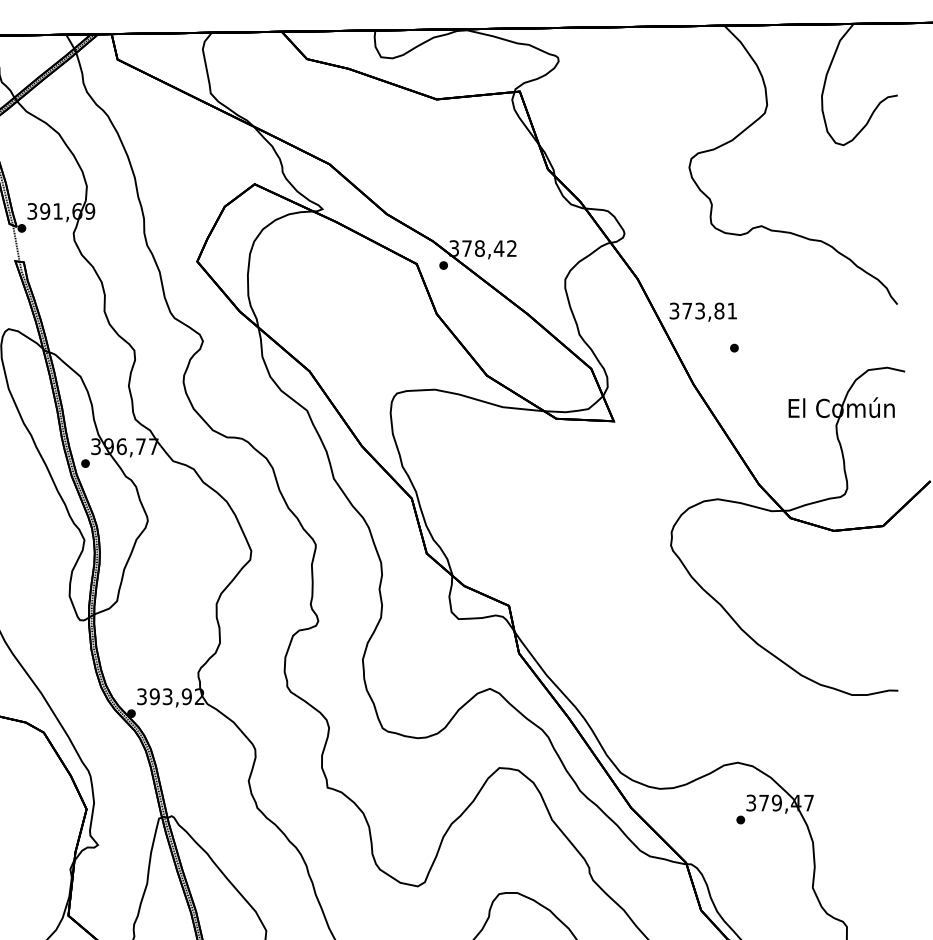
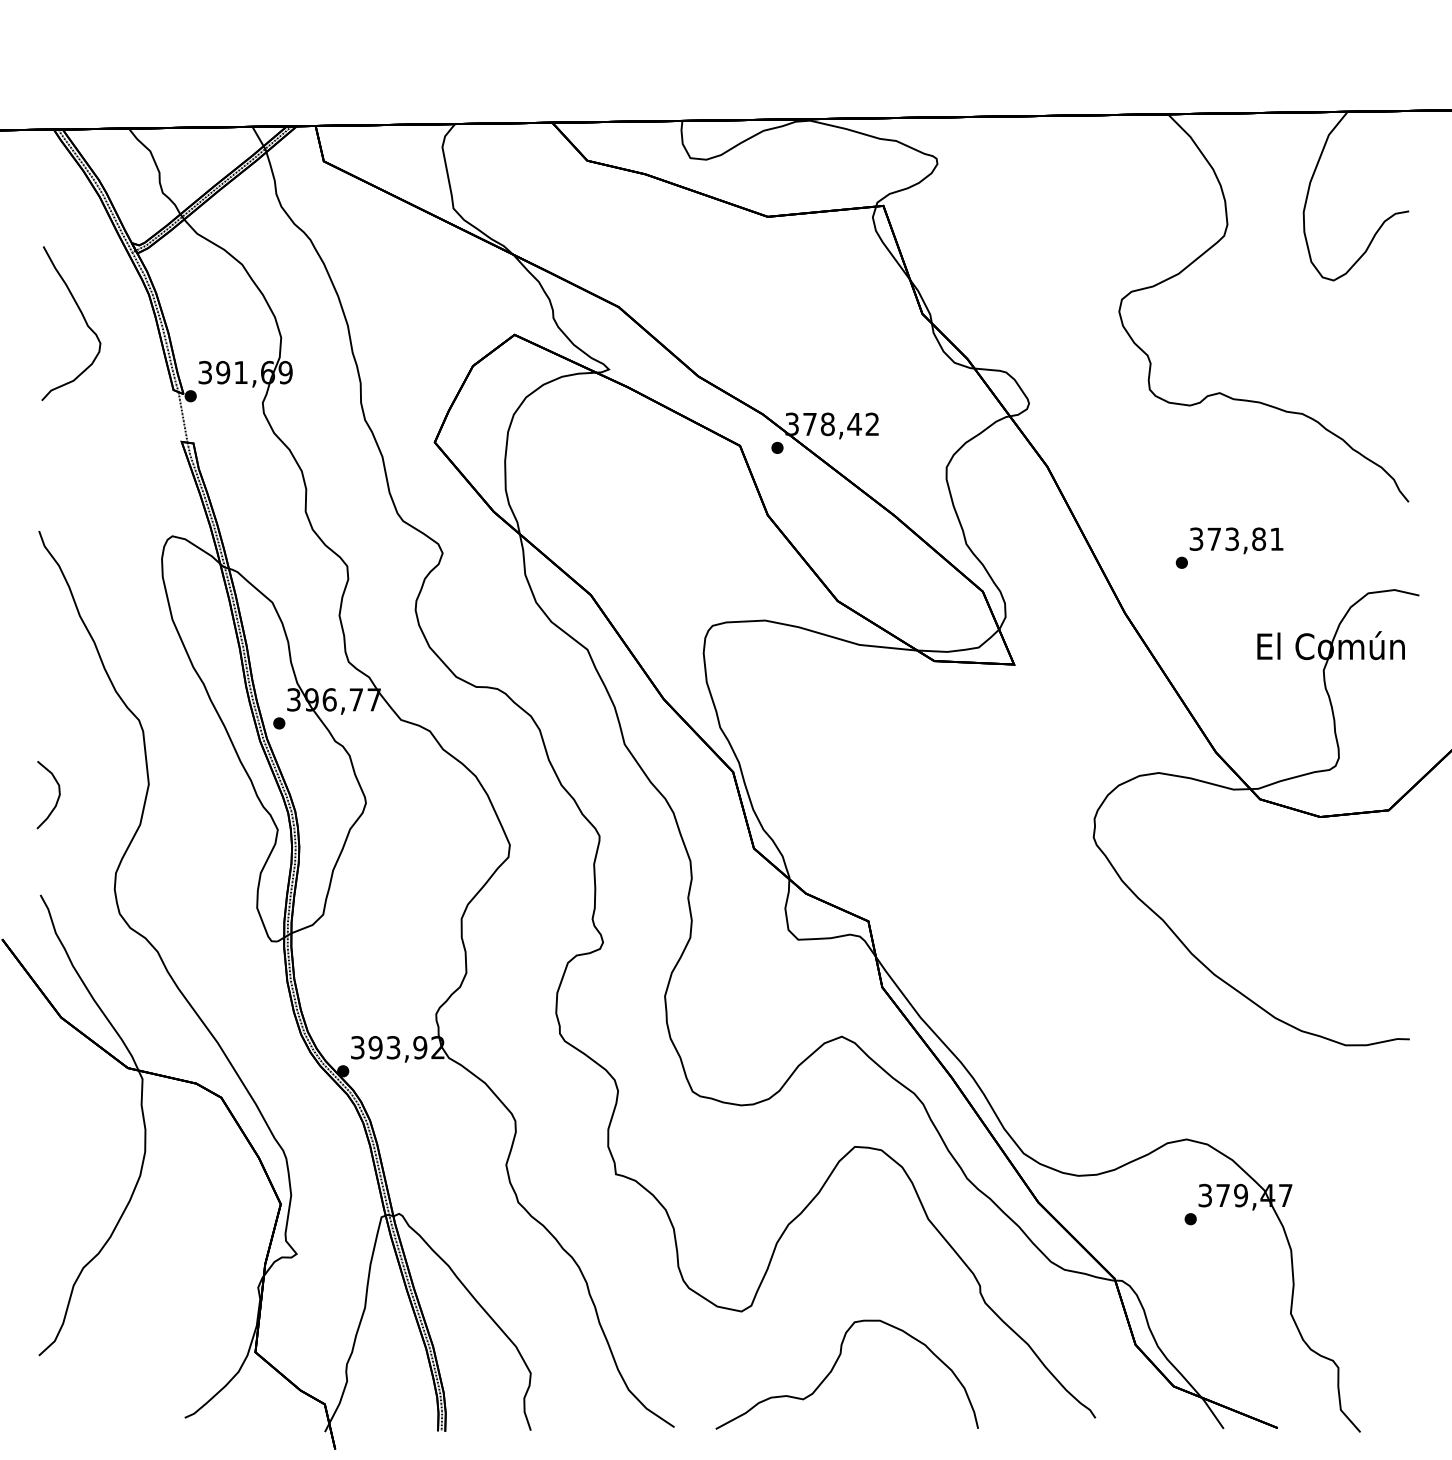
text: (703, 311) -> (1236, 540), moved

